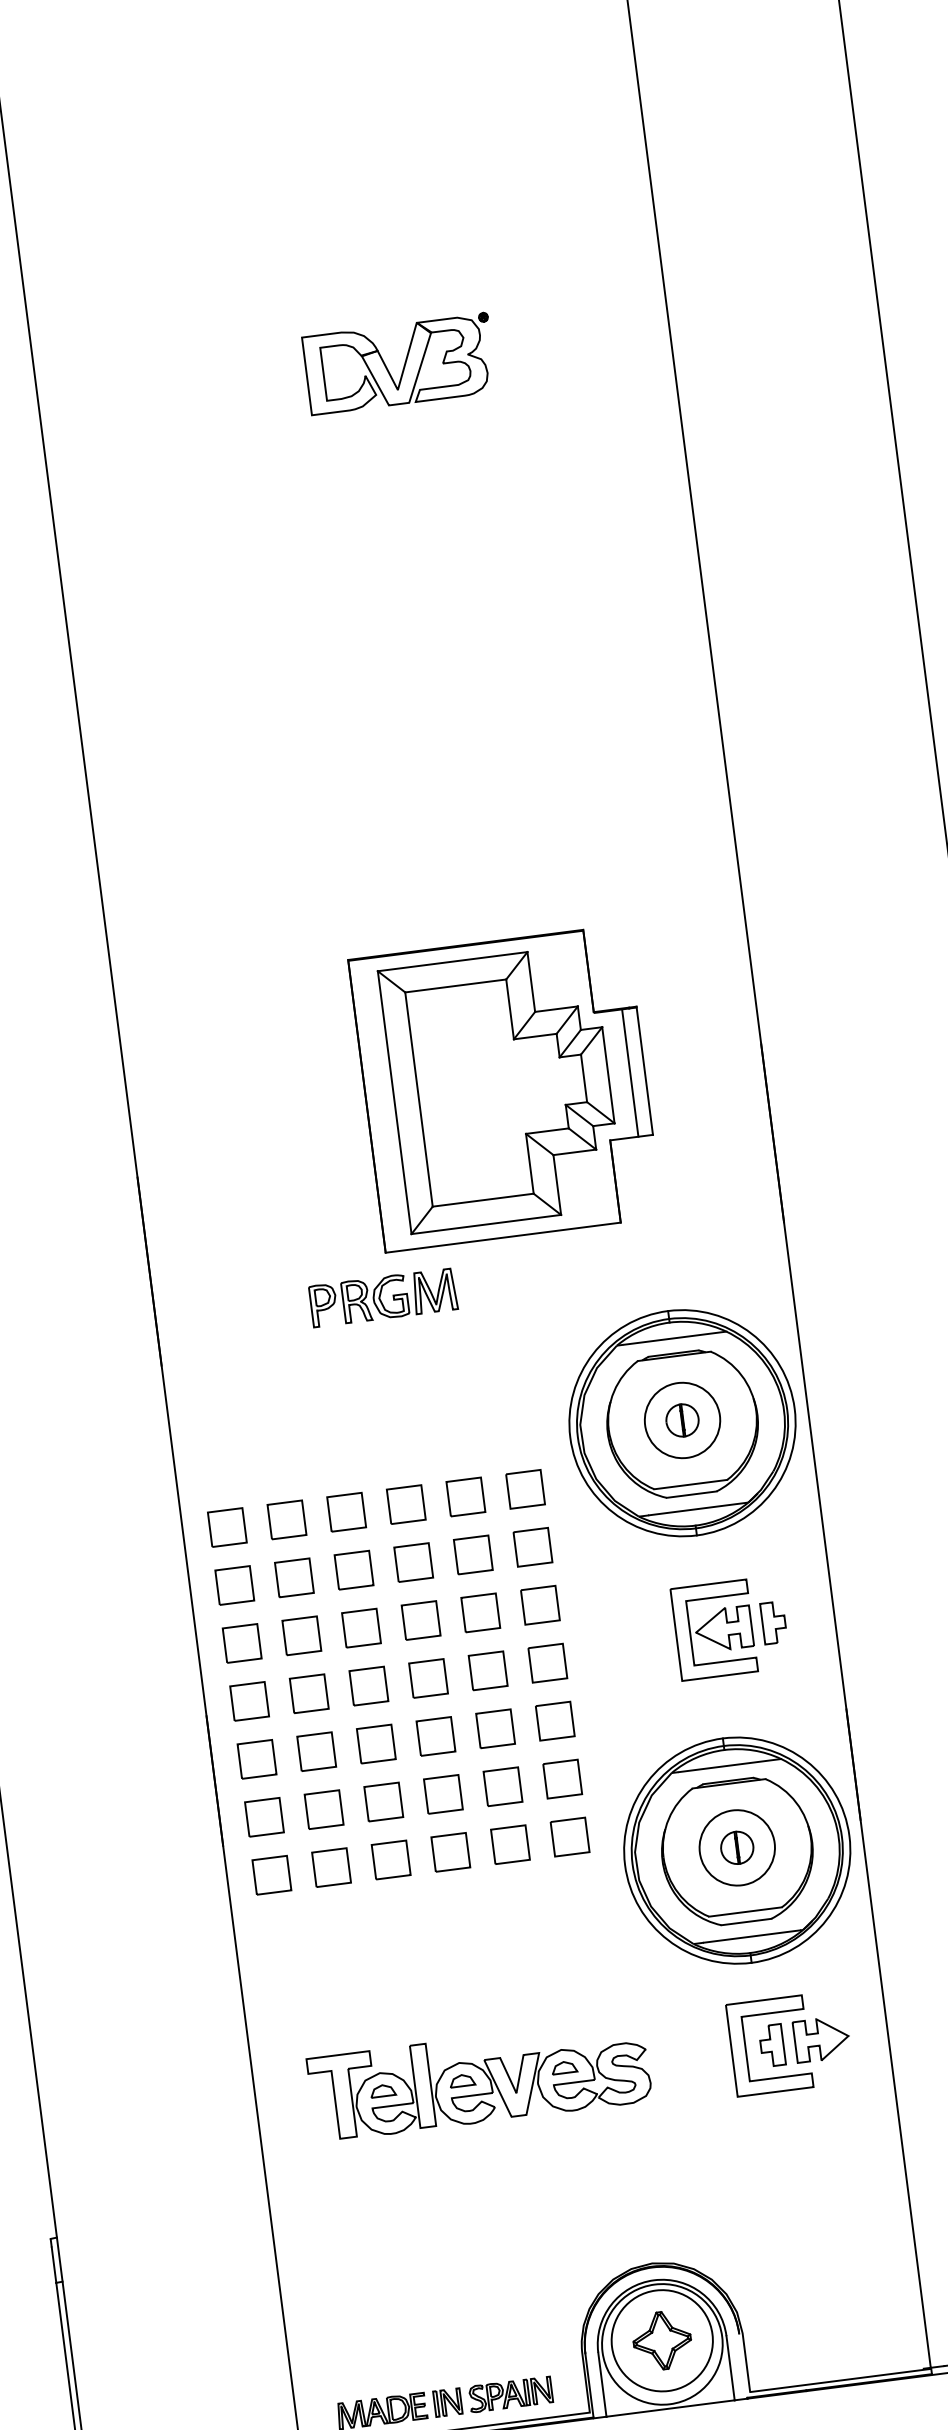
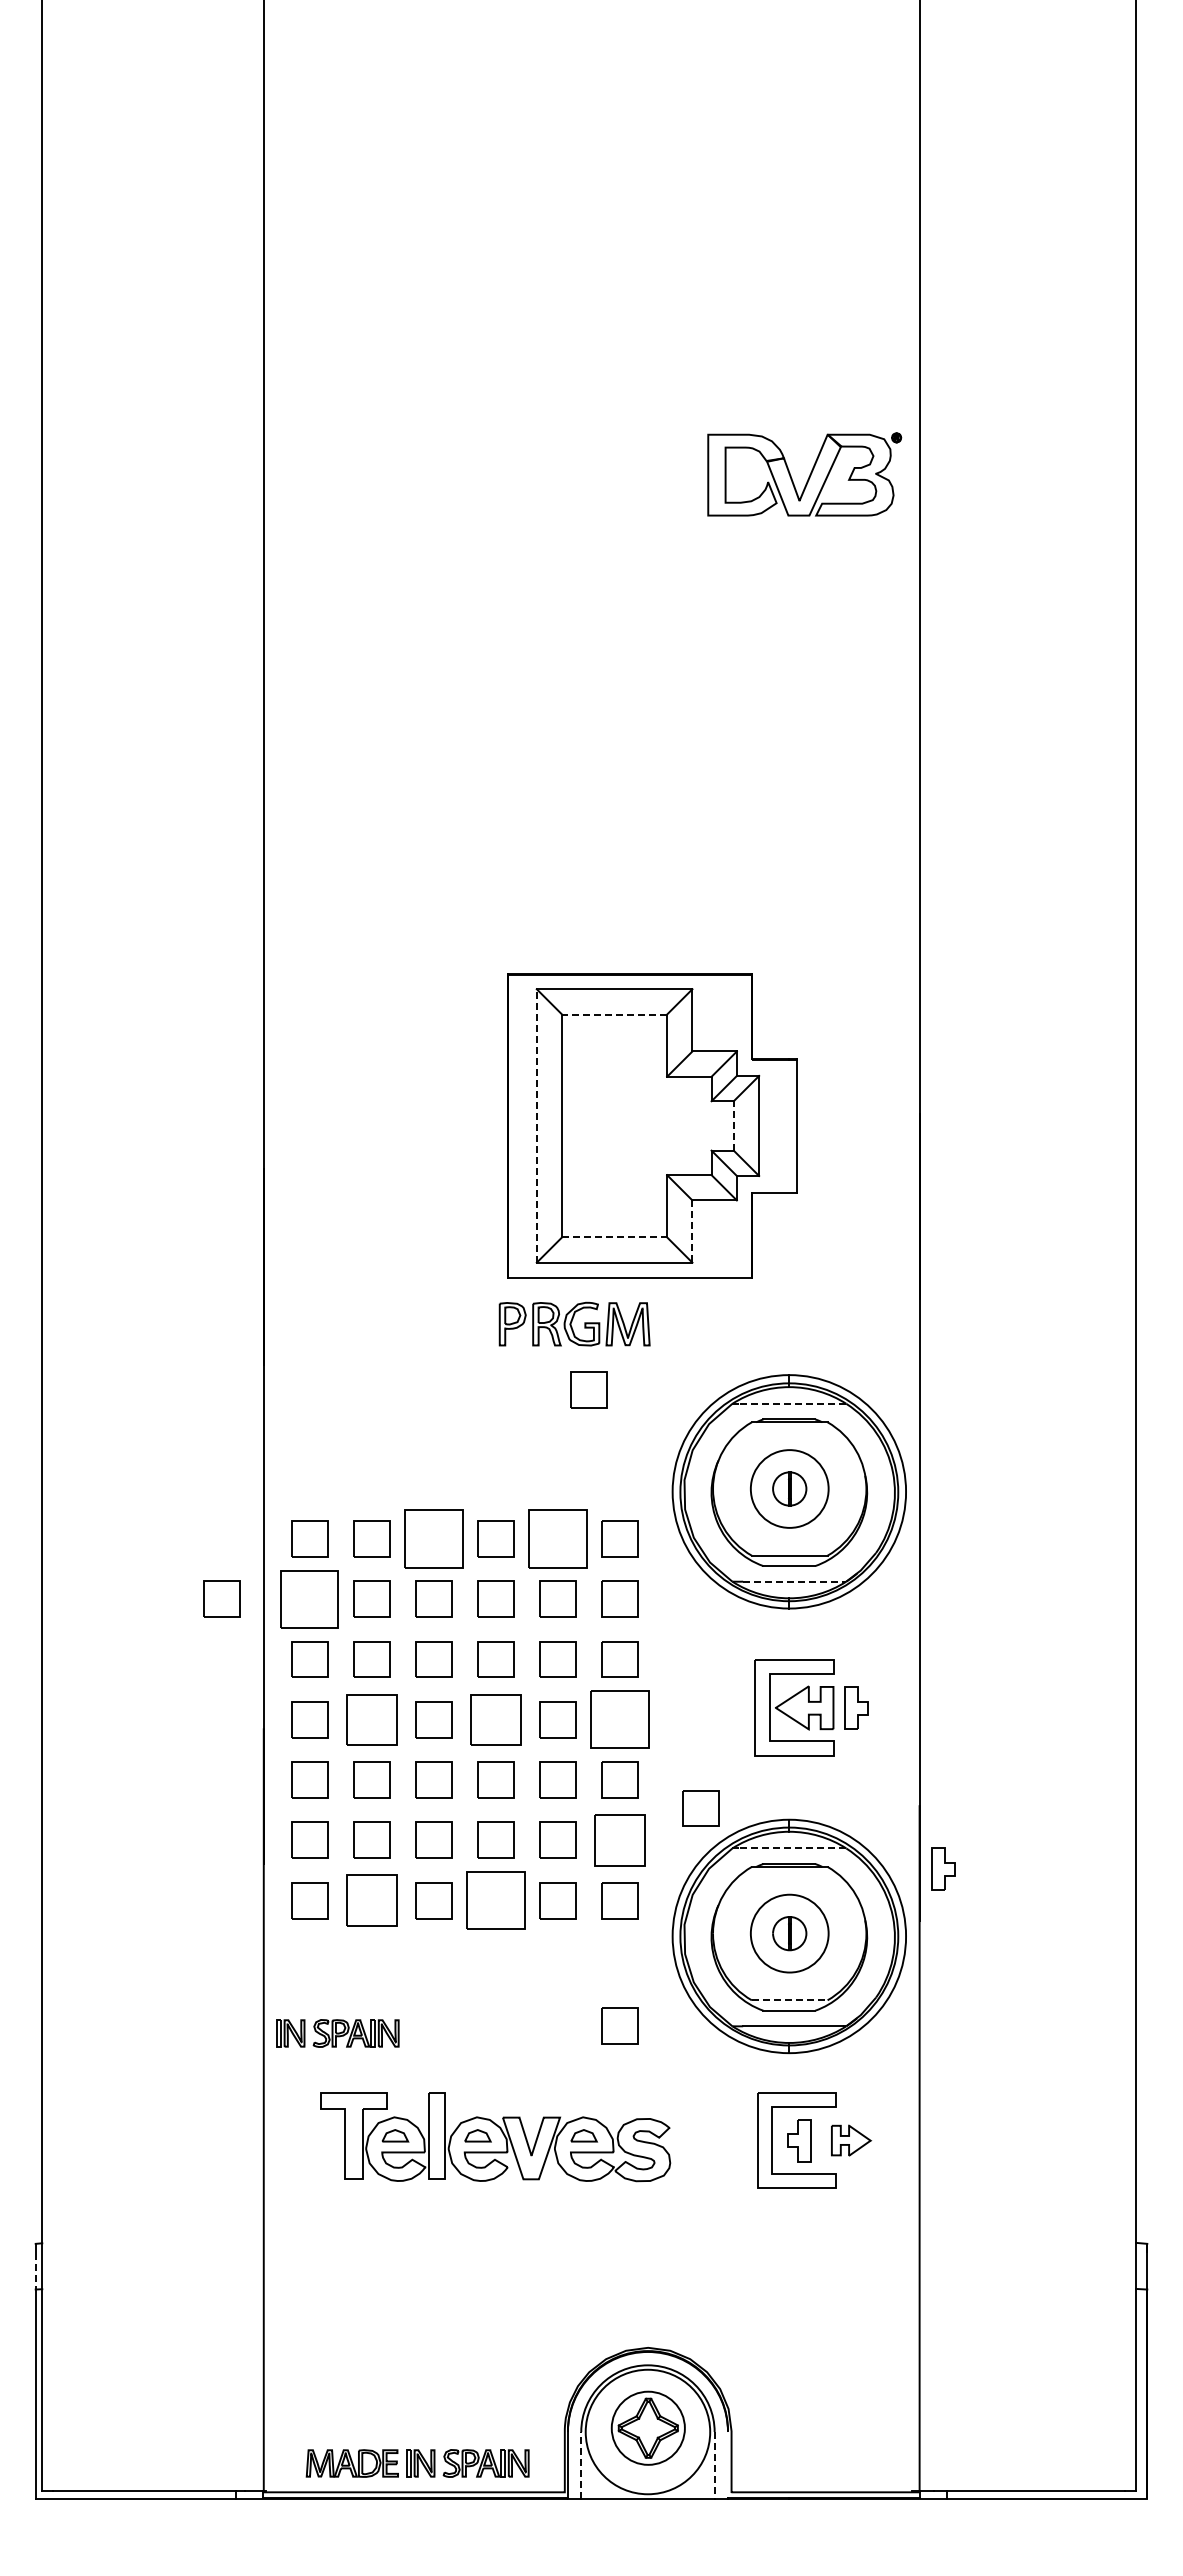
part: (399, 363) -> (804, 474), moved
line: (455, 985) -> (614, 1014), solid -> dashed
line: (629, 1073) -> (781, 1126), removed
line: (583, 1077) -> (733, 1125), solid -> dashed
line: (394, 1102) -> (536, 1125), solid -> dashed
line: (557, 1185) -> (692, 1232), solid -> dashed
line: (483, 1200) -> (614, 1237), solid -> dashed
part: (383, 1297) -> (574, 1323), moved
line: (674, 1337) -> (792, 1403), solid -> dashed
part: (476, 1349) -> (588, 1389), added
part: (465, 1496) -> (557, 1538), size x1.6
line: (697, 1508) -> (793, 1581), solid -> dashed
part: (346, 1511) -> (433, 1538), size x1.6
part: (234, 1584) -> (309, 1598), size x1.6
part: (149, 1595) -> (221, 1598), added
part: (547, 1663) -> (619, 1719), size x1.6
part: (428, 1678) -> (495, 1719), size x1.4
part: (308, 1693) -> (371, 1719), size x1.4
part: (636, 1738) -> (700, 1808), added
line: (729, 1765) -> (792, 1848), solid -> dashed
part: (877, 1766) -> (943, 1868), added
part: (562, 1778) -> (619, 1839), size x1.4
part: (450, 1852) -> (495, 1900), size x1.6
part: (331, 1867) -> (371, 1900), size x1.4
line: (745, 1912) -> (789, 2000), solid -> dashed
part: (584, 1957) -> (619, 2025), added
part: (314, 1999) -> (337, 2033), added
part: (822, 2039) -> (851, 2140), size x0.7
line: (53, 2265) -> (35, 2271), solid -> dashed
circle: (662, 2340) -> (648, 2428), size x0.7
line: (730, 2368) -> (714, 2465), solid -> dashed
line: (602, 2383) -> (581, 2464), solid -> dashed

